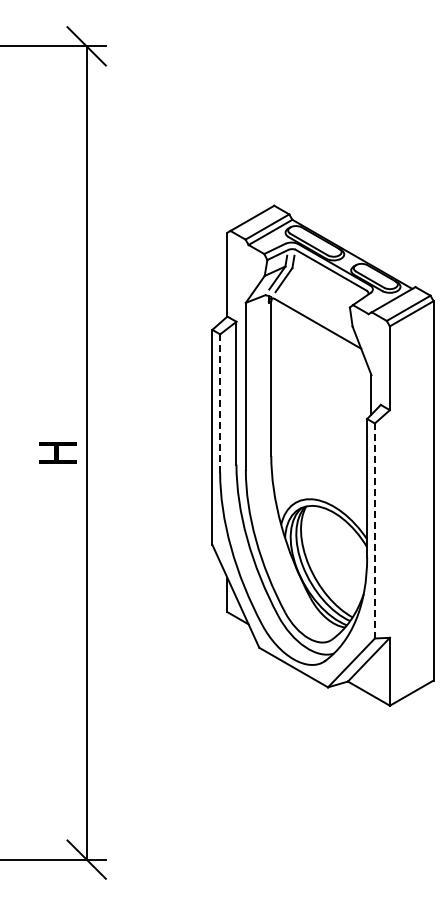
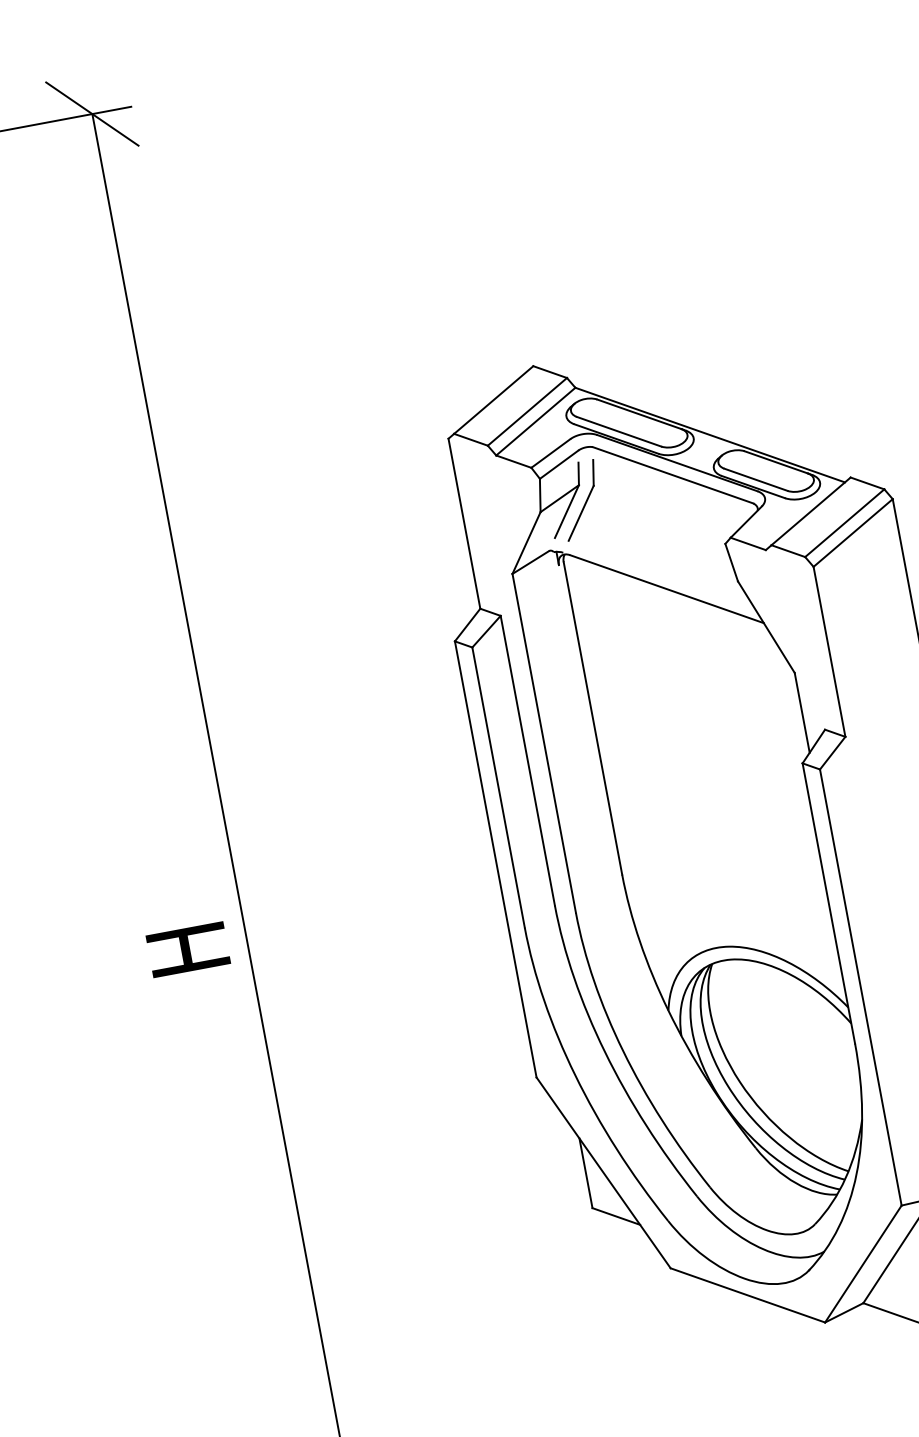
line: (220, 403) -> (499, 787), dashed -> solid
line: (374, 530) -> (859, 986), dashed -> solid

